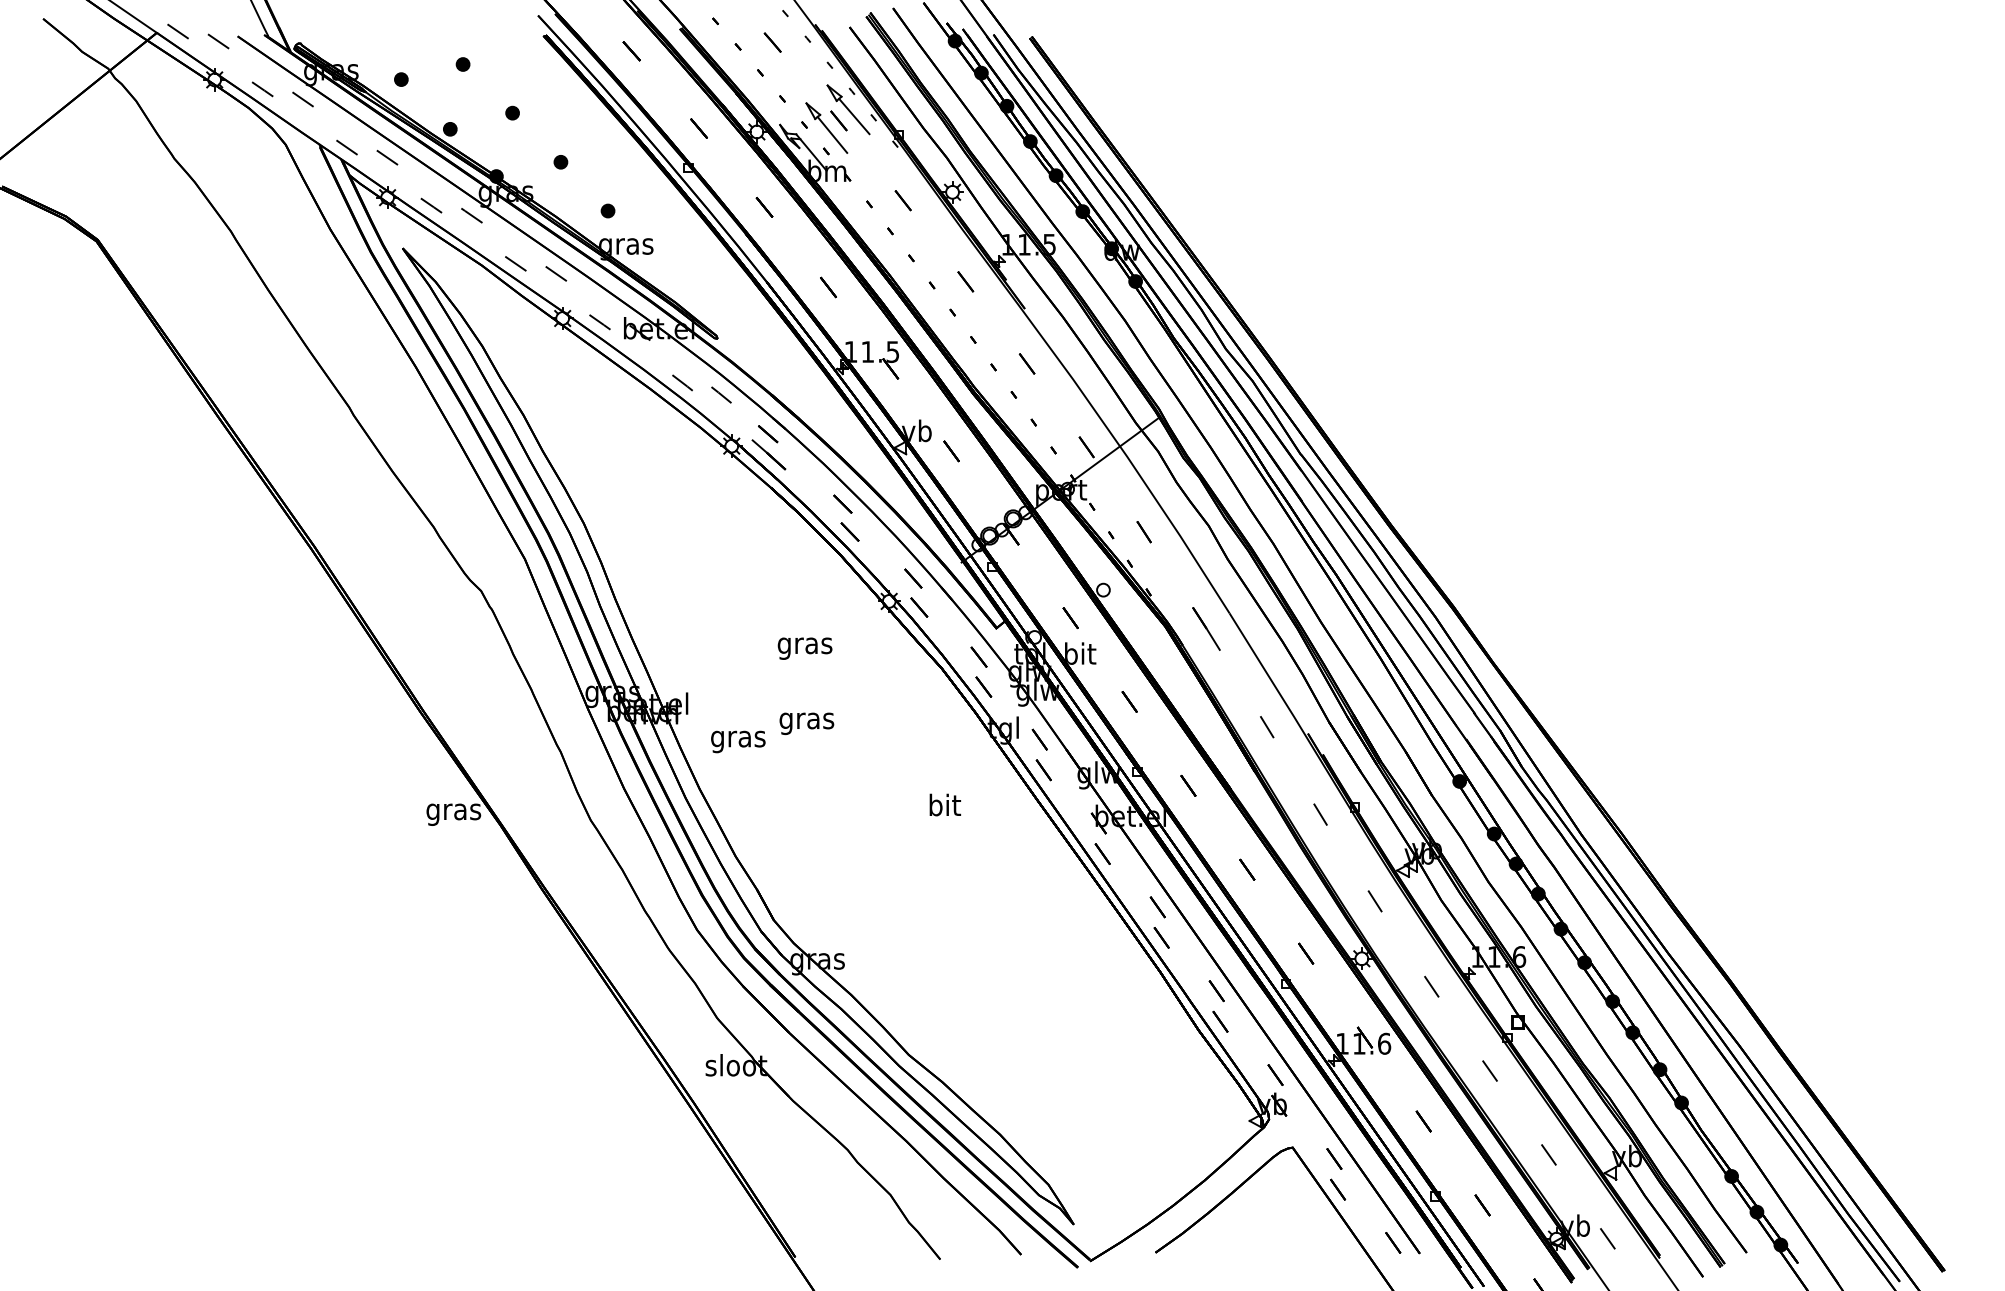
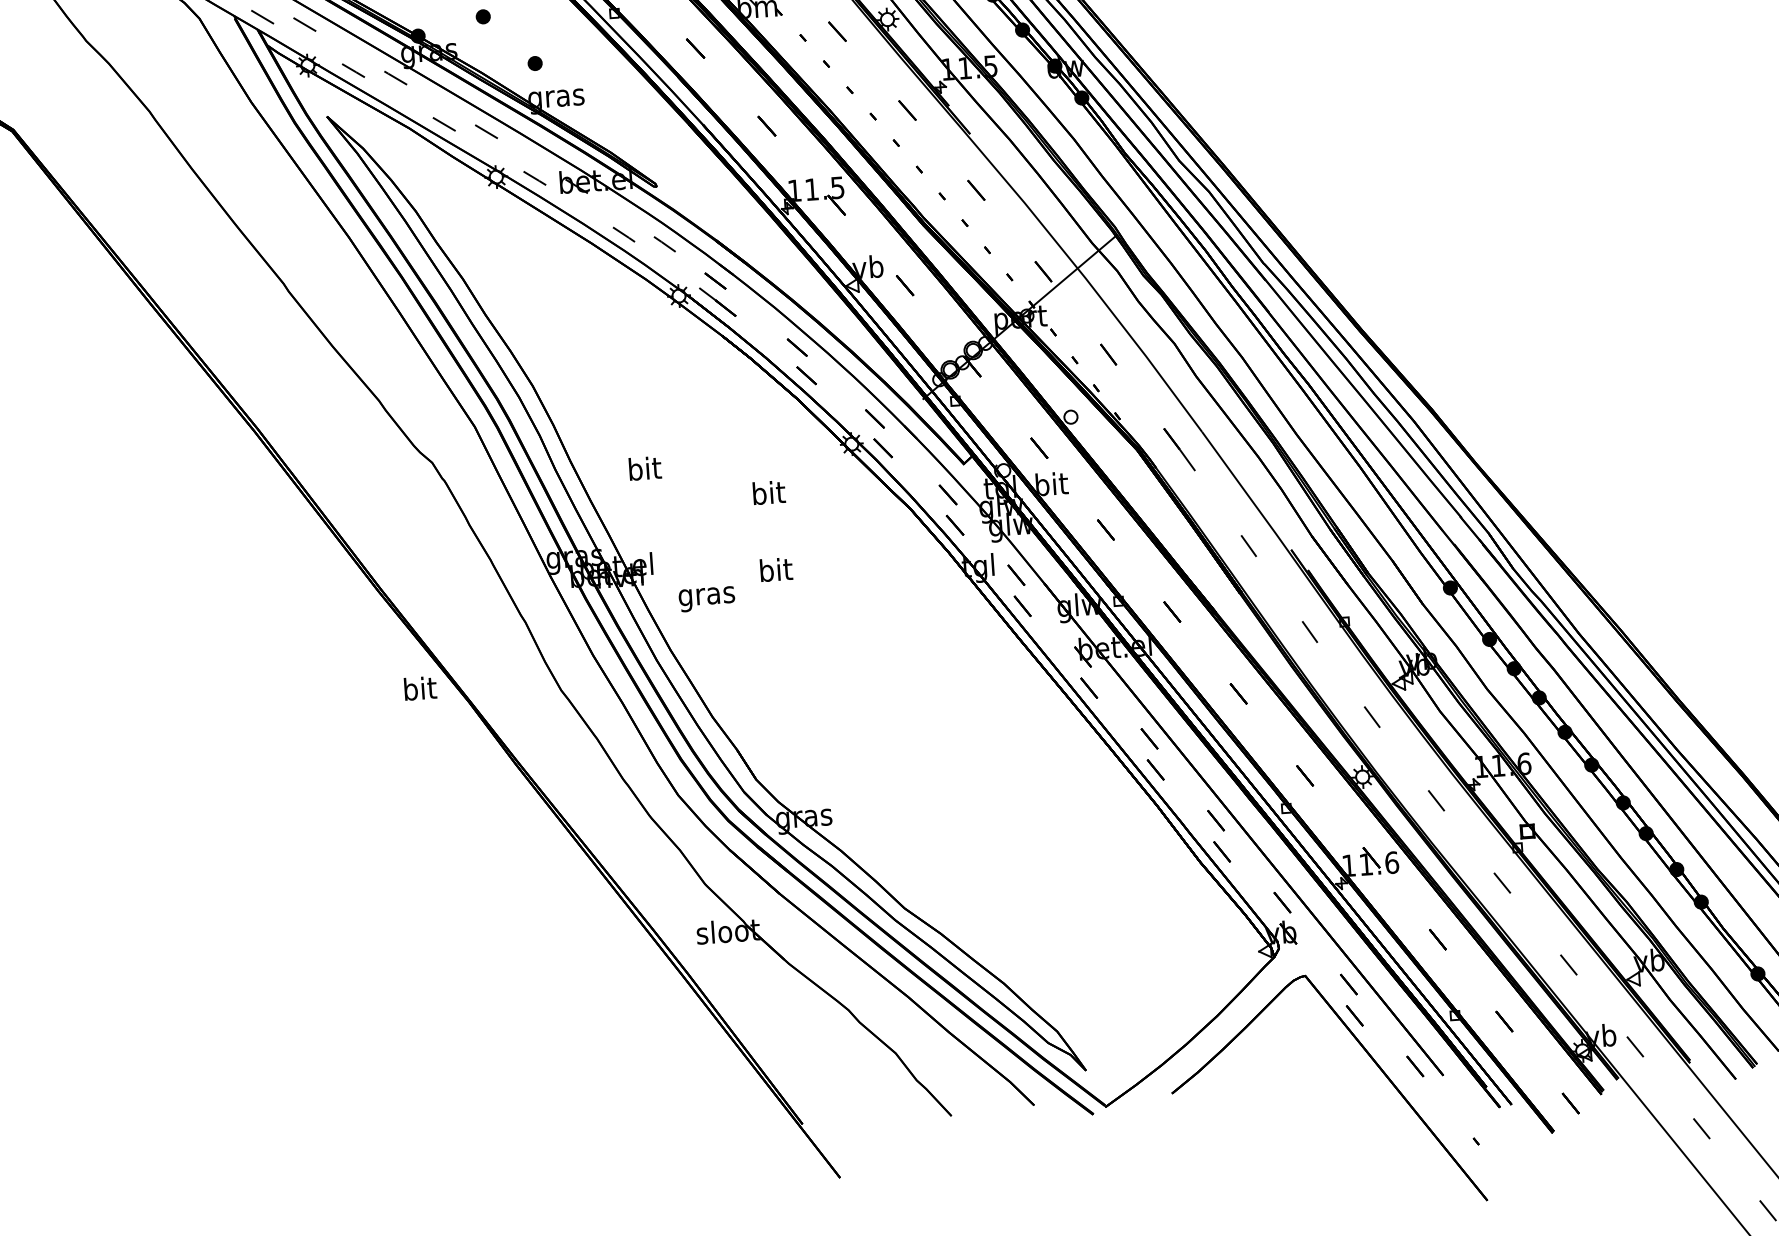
text: (804, 645) -> (768, 495), gras -> bit
text: (806, 720) -> (775, 572), gras -> bit
text: (944, 804) -> (644, 467), moved
text: (453, 811) -> (419, 691), gras -> bit

